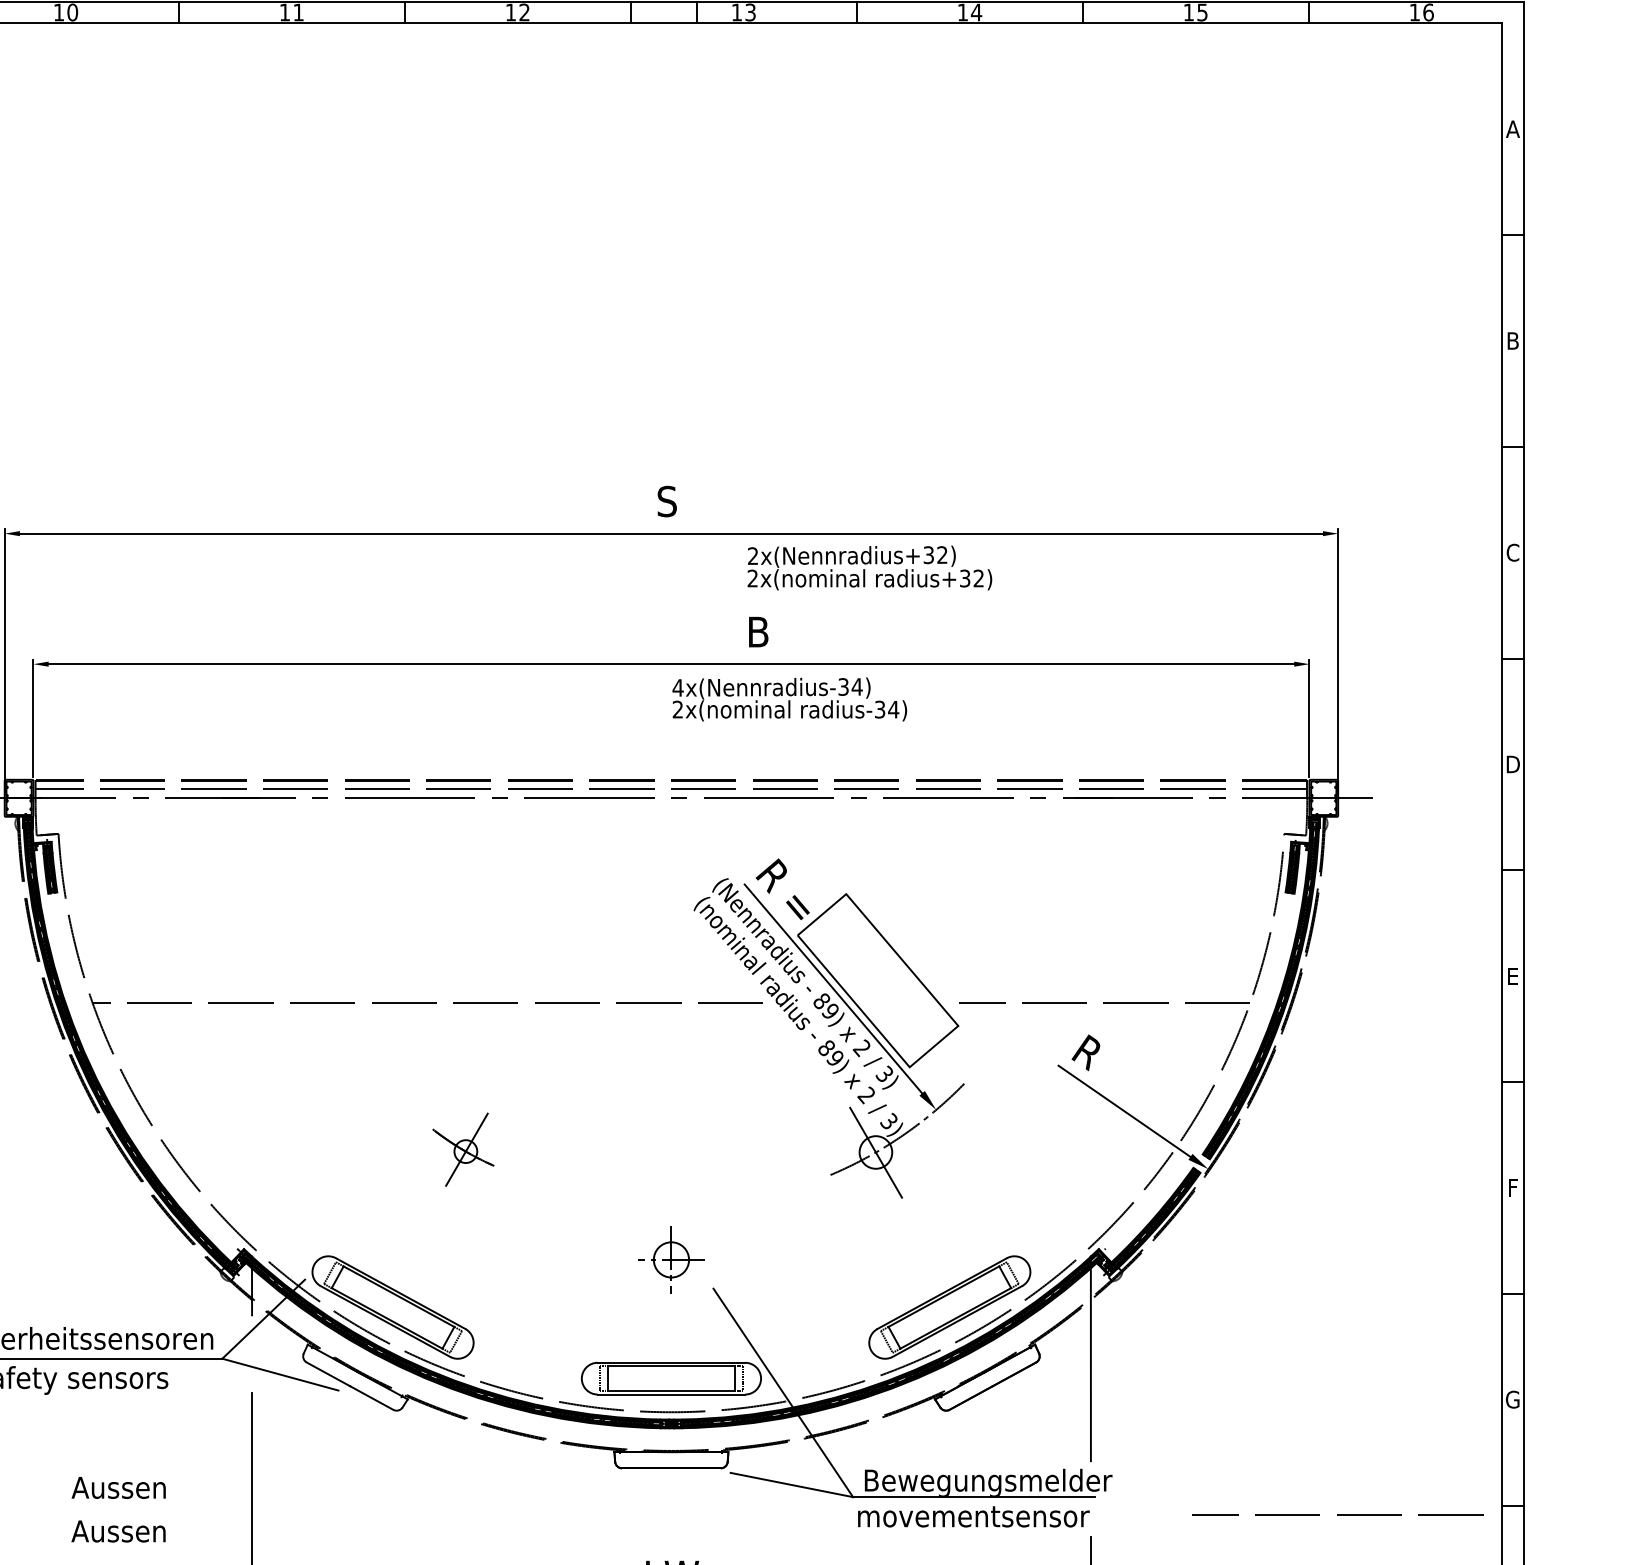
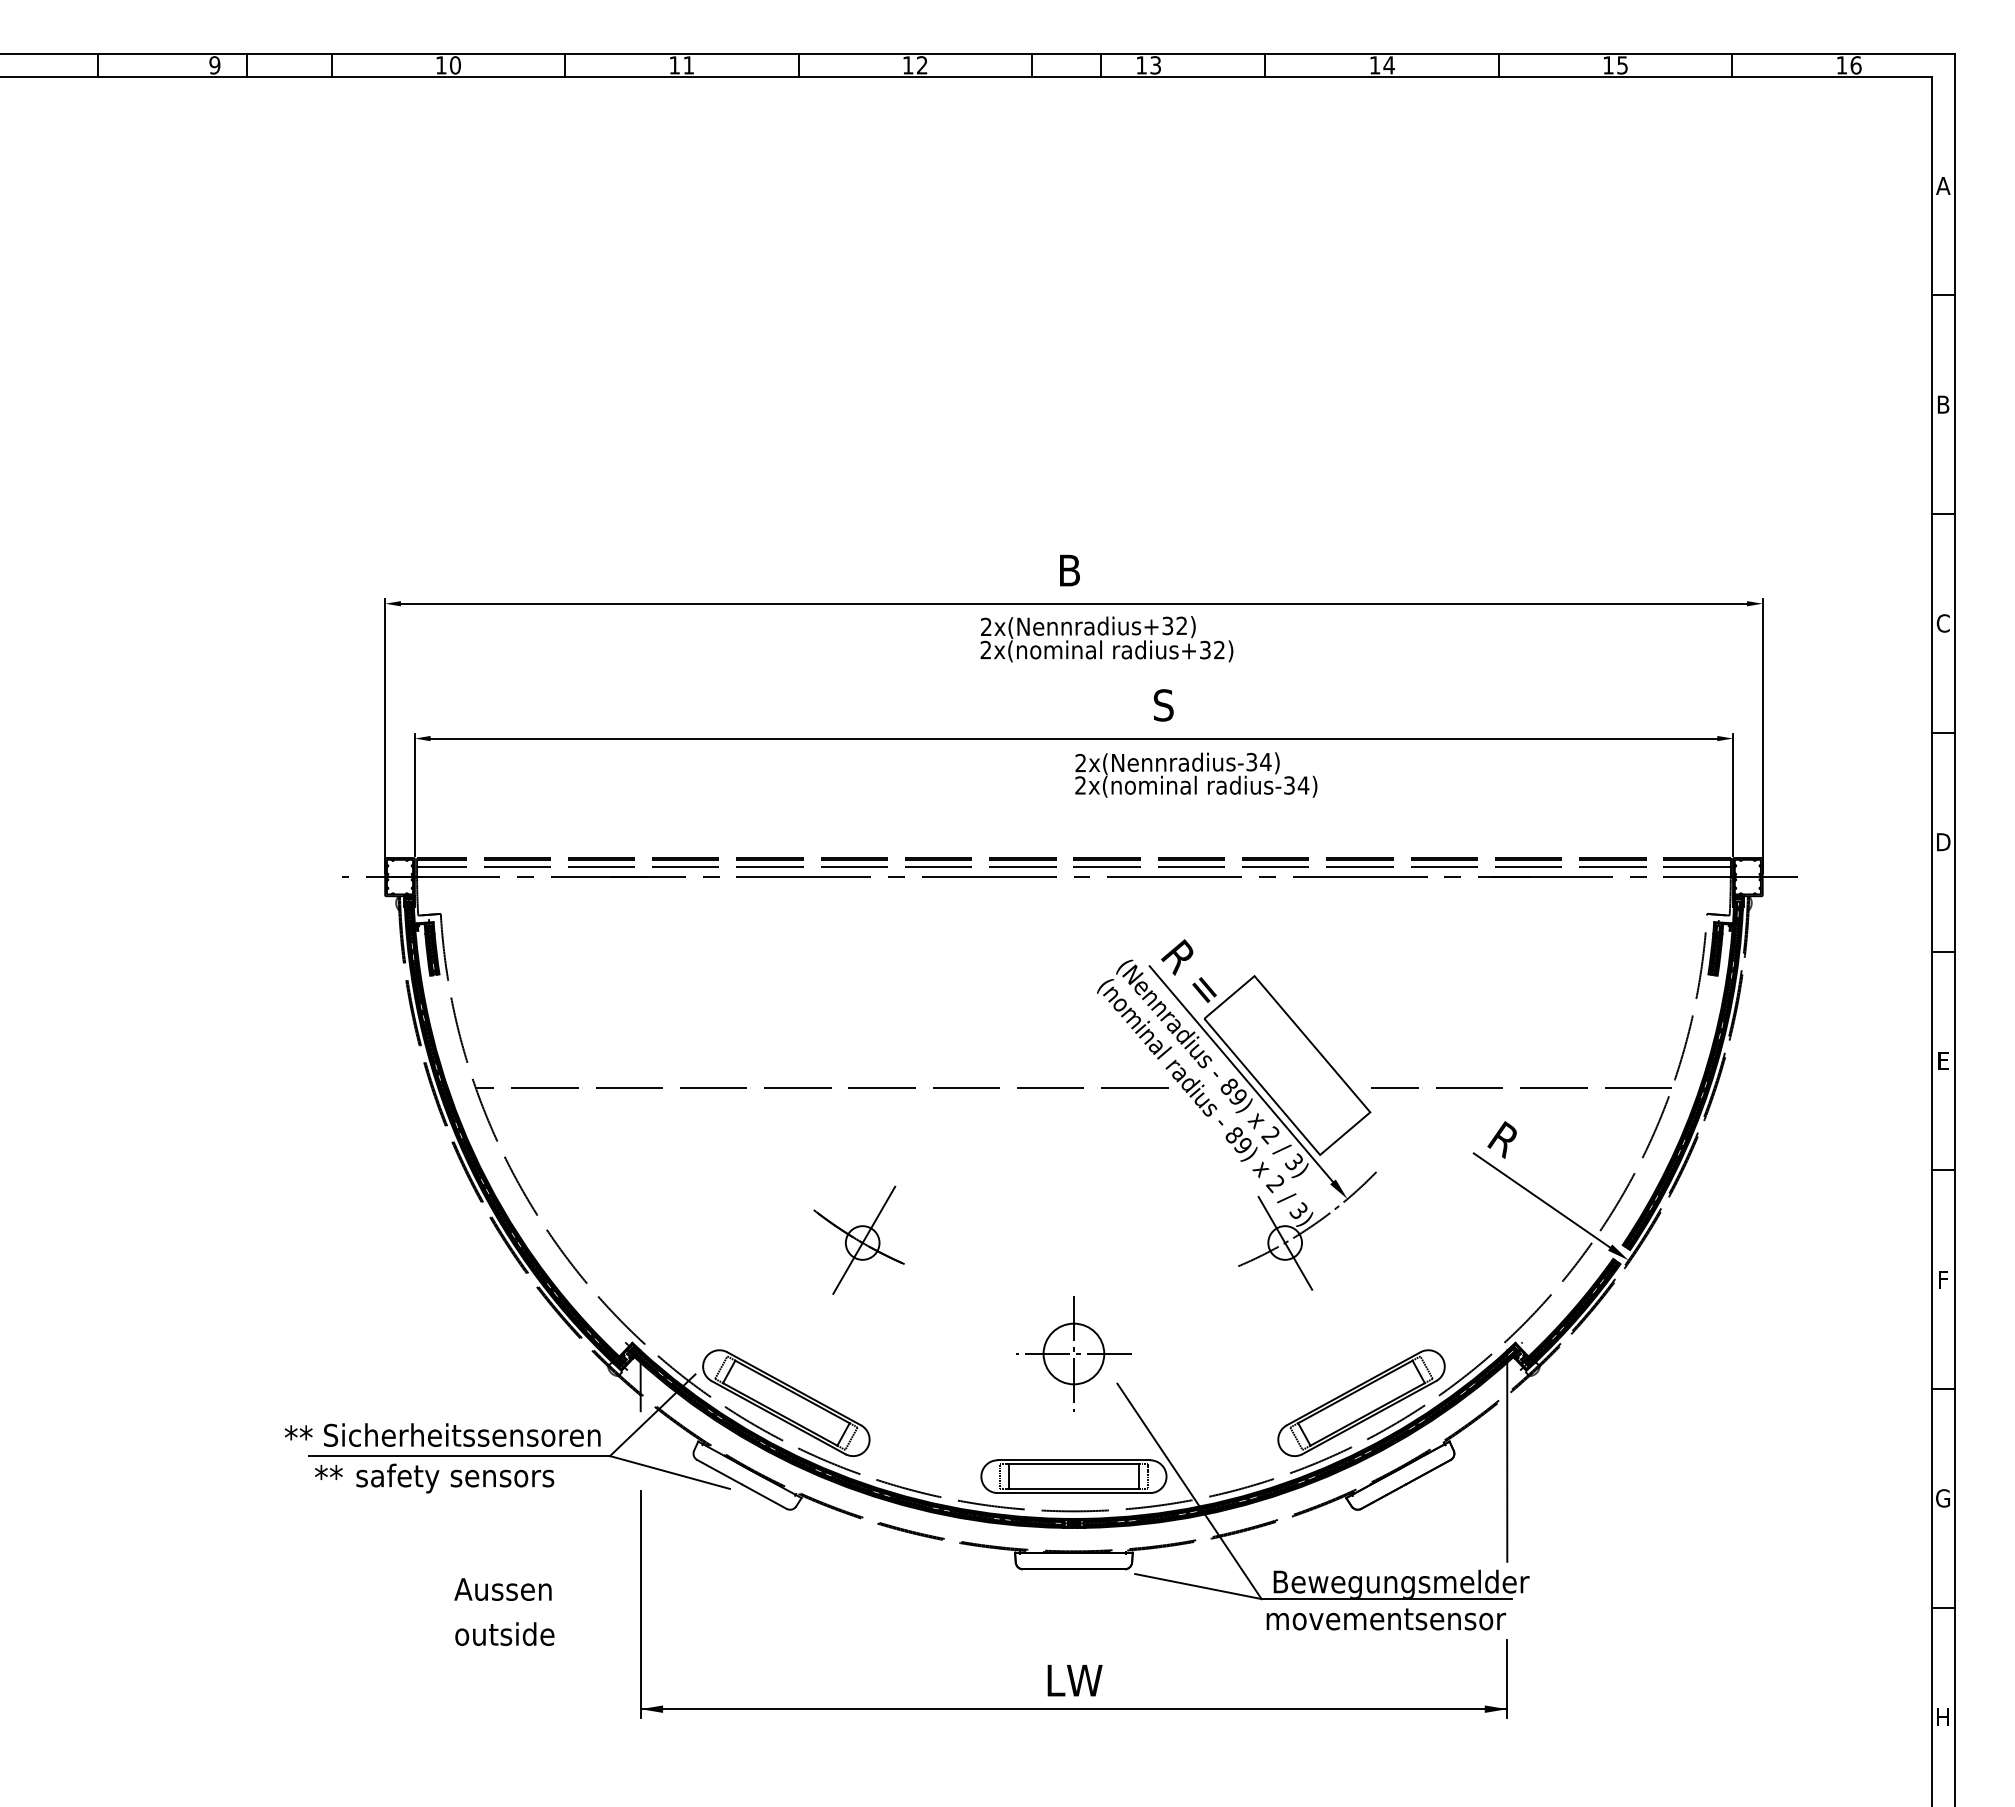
text: (667, 501) -> (1069, 570), S -> B
text: (869, 568) -> (1106, 639), moved
text: (758, 632) -> (1163, 705), B -> S
text: (677, 687) -> (1080, 762), 4x(Nennradius-34) -> 2x(Nennradius-34)
part: (462, 1149) -> (858, 1239), size x1.43
part: (671, 1259) -> (1073, 1353), size x1.67
line: (1337, 1514) -> (1762, 1616), removed
text: (120, 1530) -> (504, 1633), Aussen -> outside

